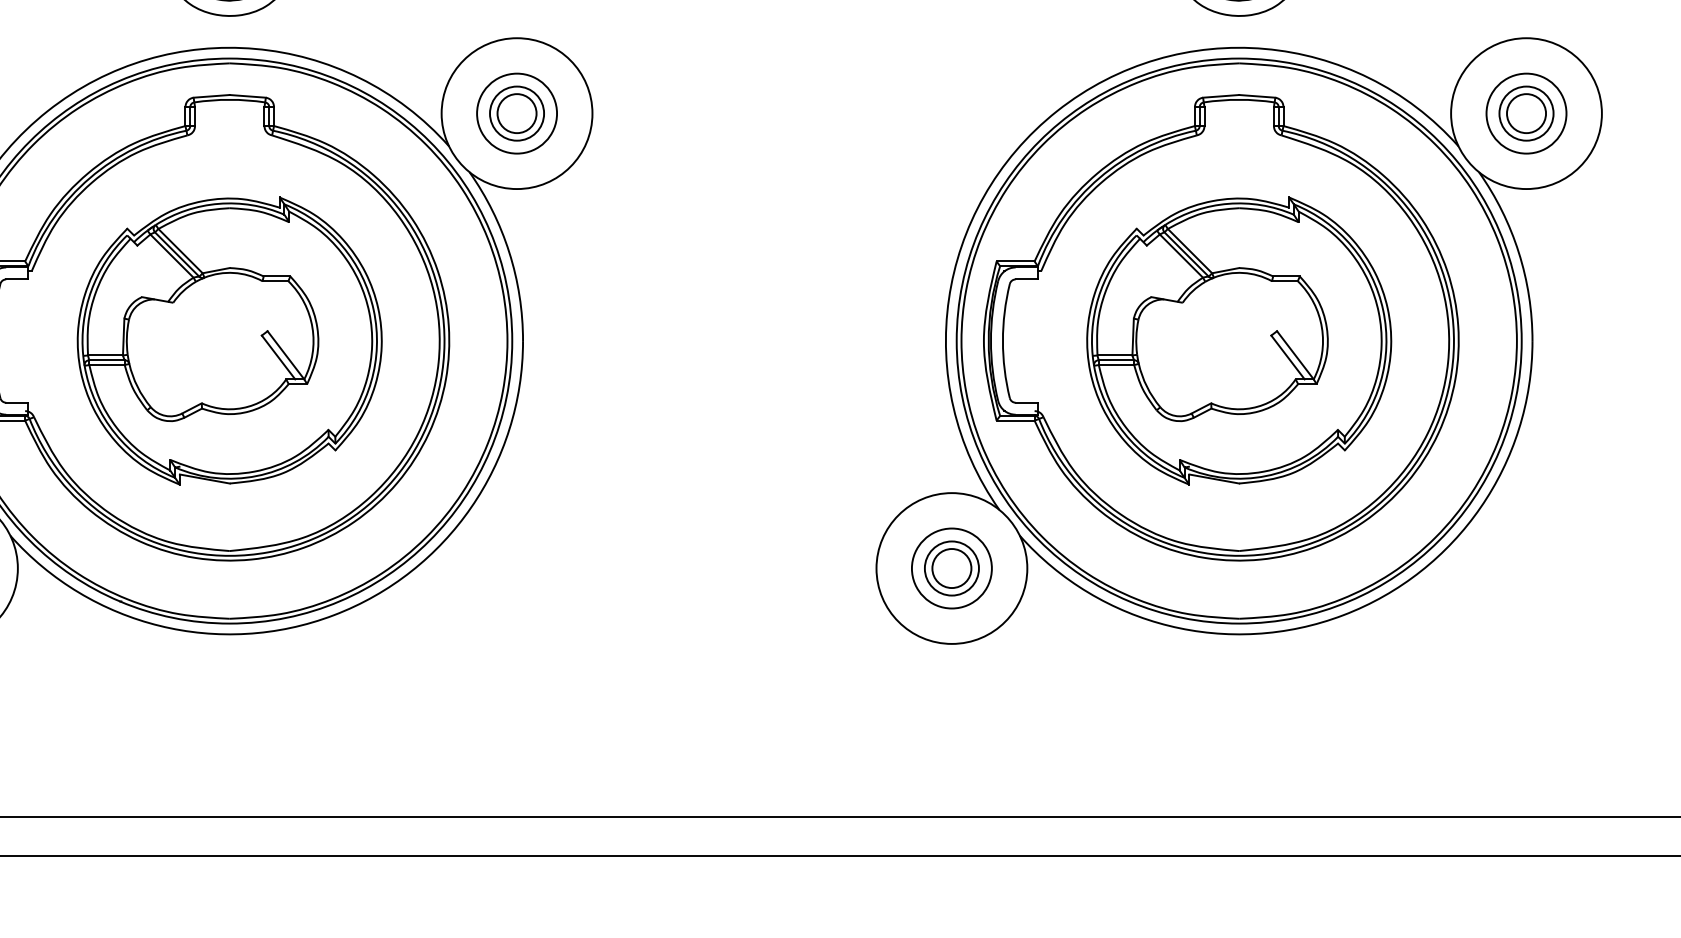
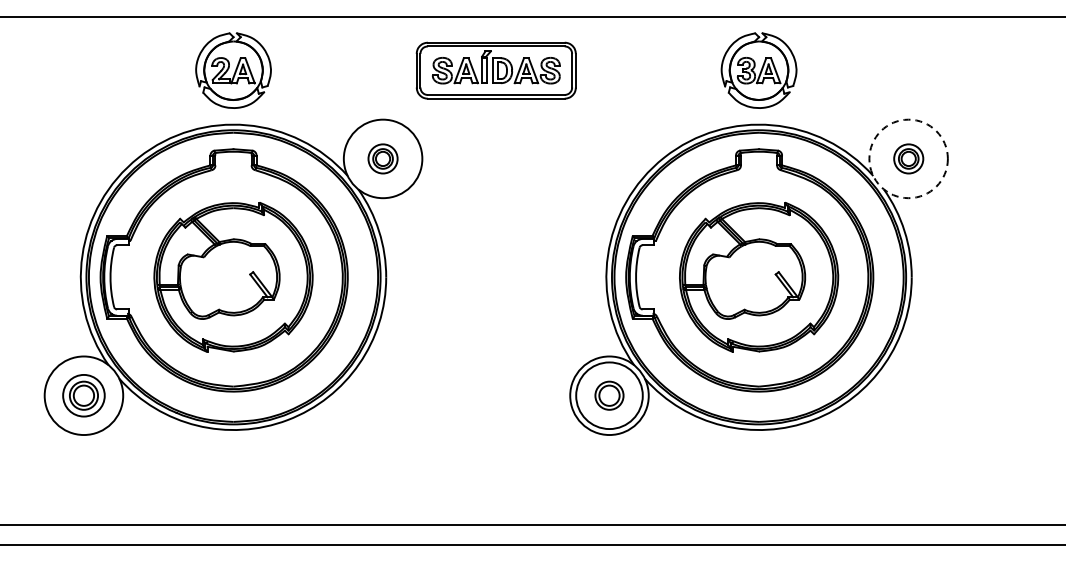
part: (515, 112) -> (382, 158), size x0.7
circle: (1526, 112) -> (908, 158), solid -> dashed
part: (1526, 112) -> (908, 158), size x0.7
circle: (951, 568) -> (609, 395), size x1.6

